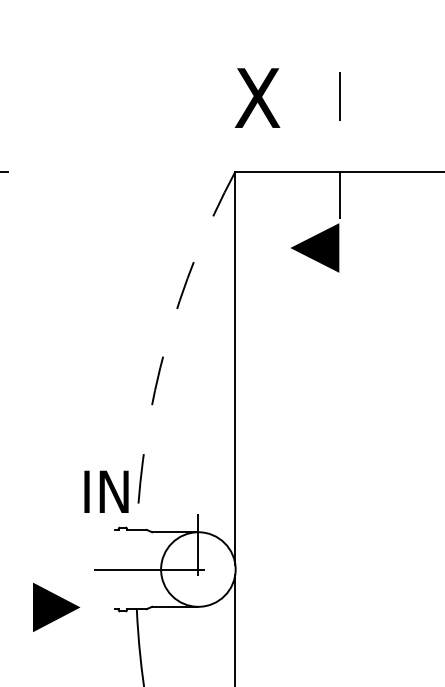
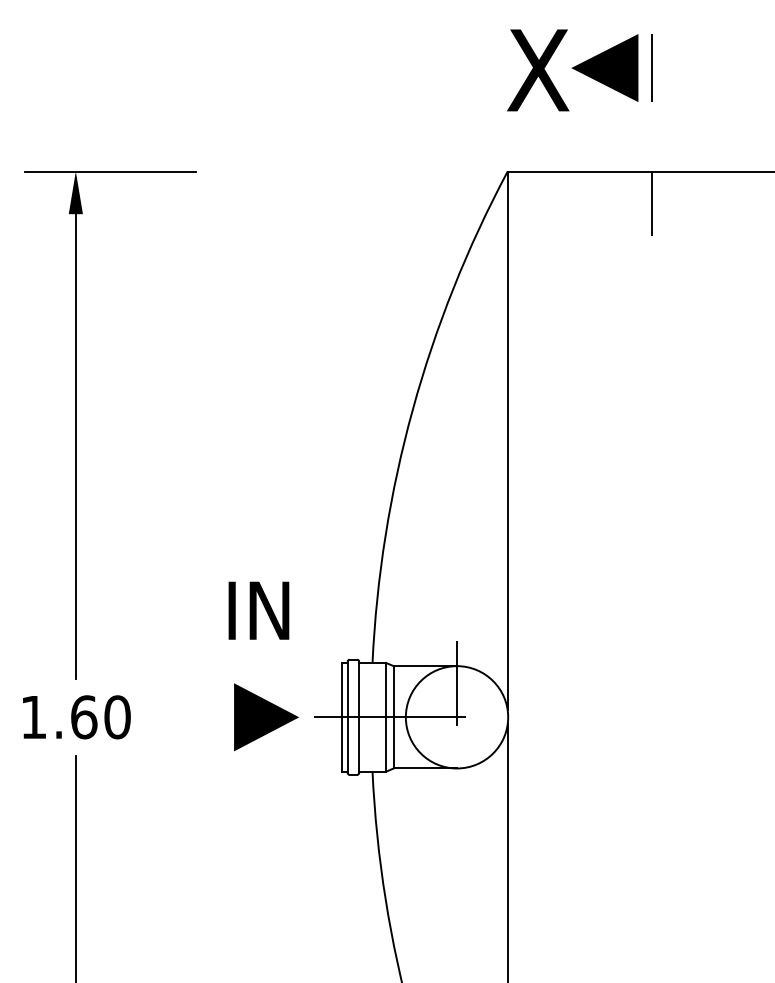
line: (314, 247) -> (604, 67), moved
arc: (165, 345) -> (412, 409), dashed -> solid
text: (106, 491) -> (258, 610), moved
line: (114, 568) -> (341, 716), added
line: (118, 568) -> (347, 716), added
line: (127, 568) -> (359, 716), added
line: (146, 568) -> (386, 716), added
line: (152, 569) -> (393, 717), added
line: (56, 607) -> (266, 717), moved

